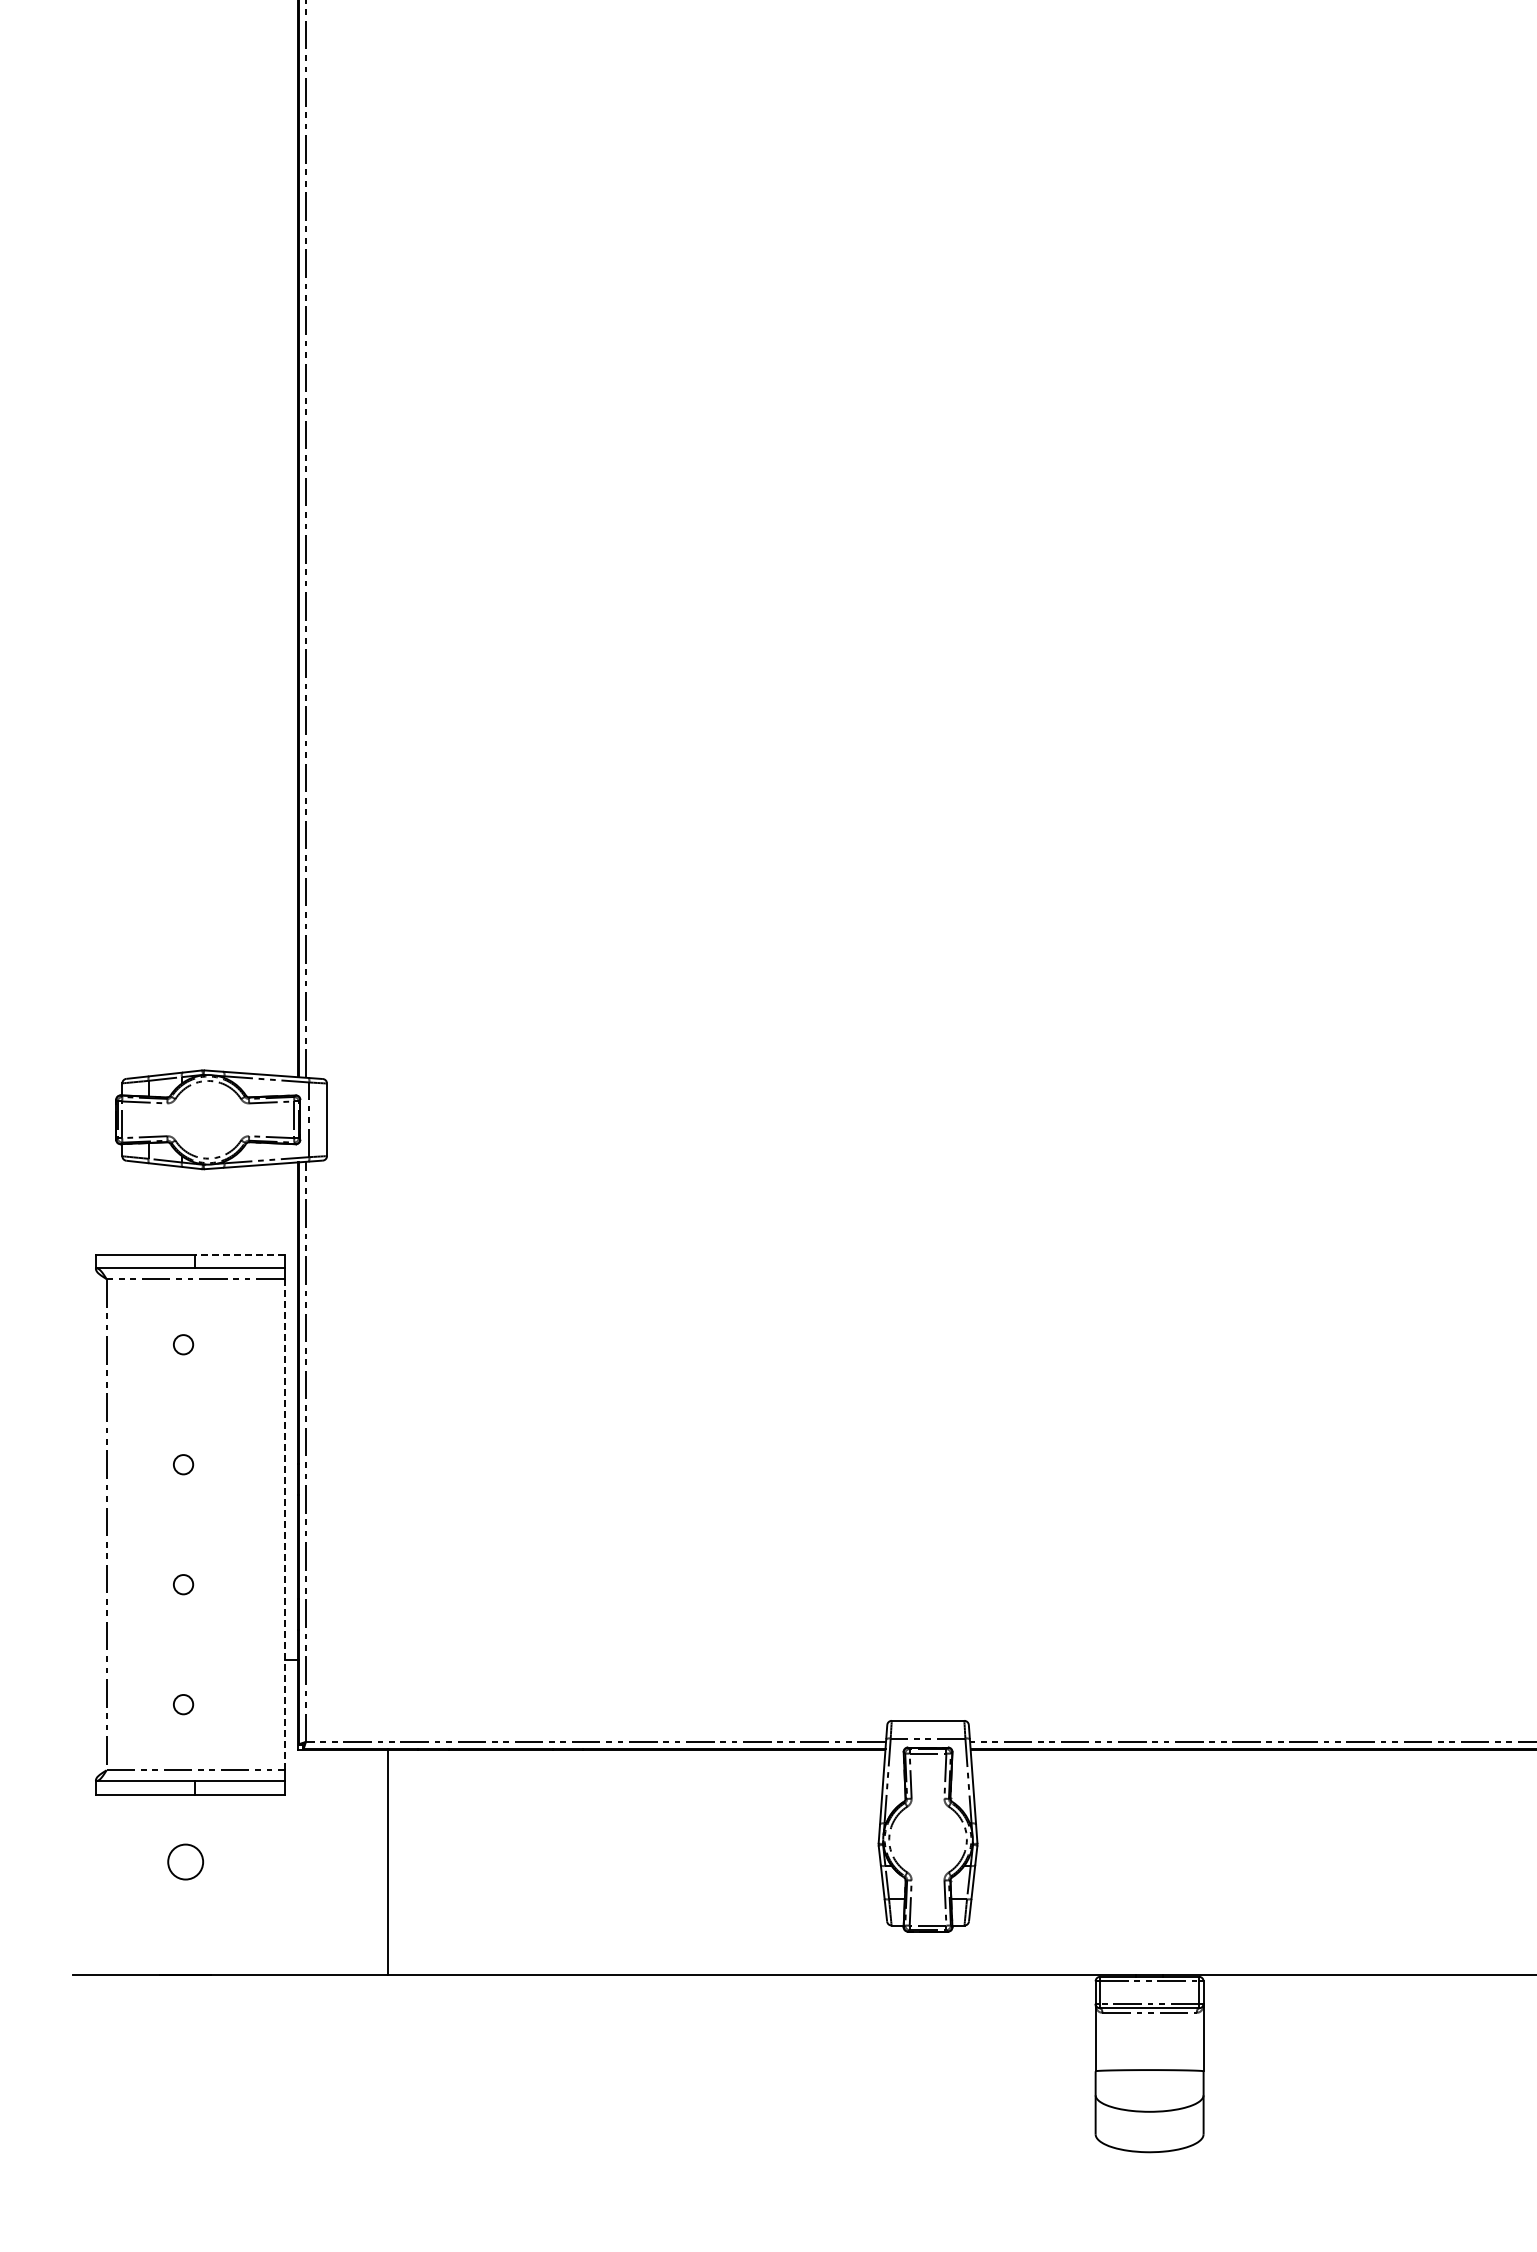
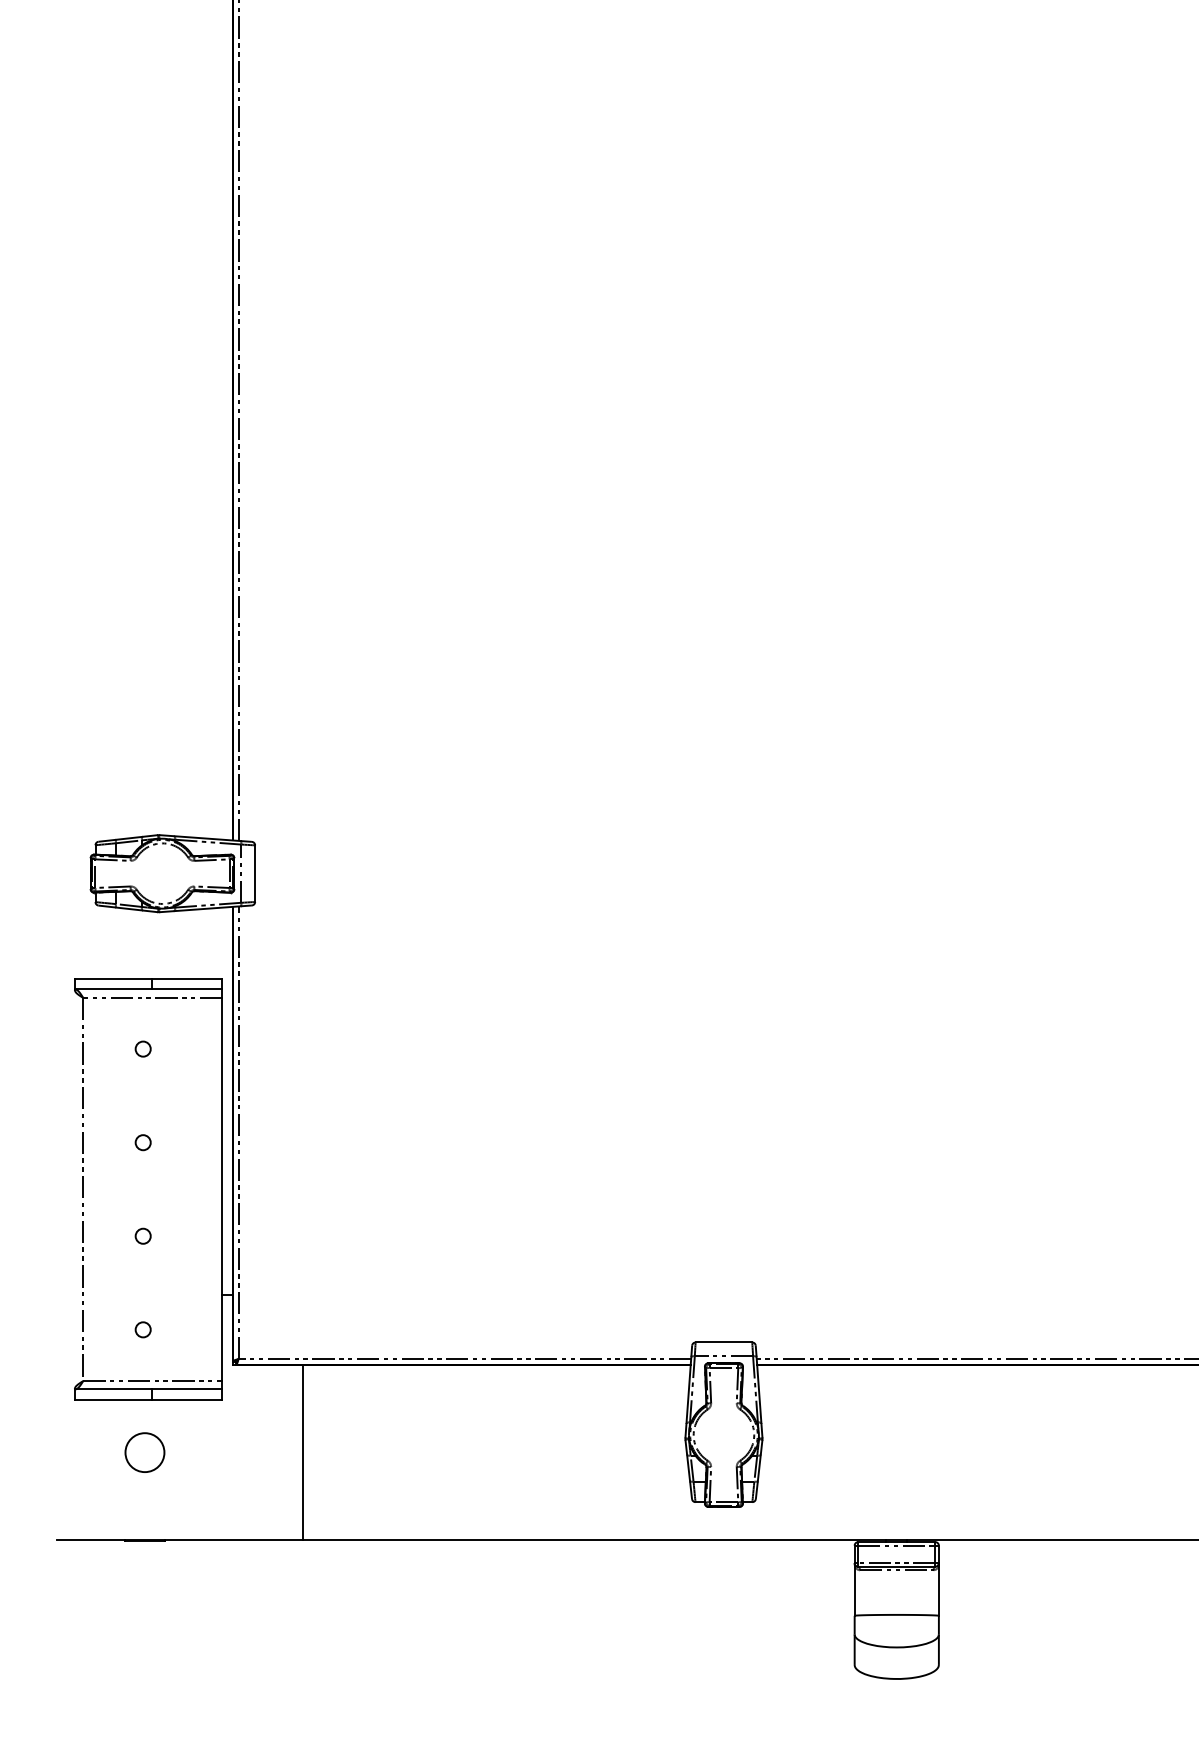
line: (239, 1254) -> (186, 978), dashed -> solid
line: (284, 1524) -> (221, 1189), dashed -> solid
circle: (185, 1861) -> (144, 1452), size x1.43

